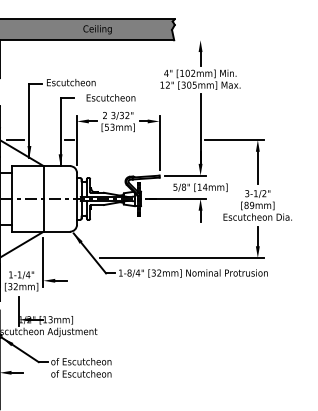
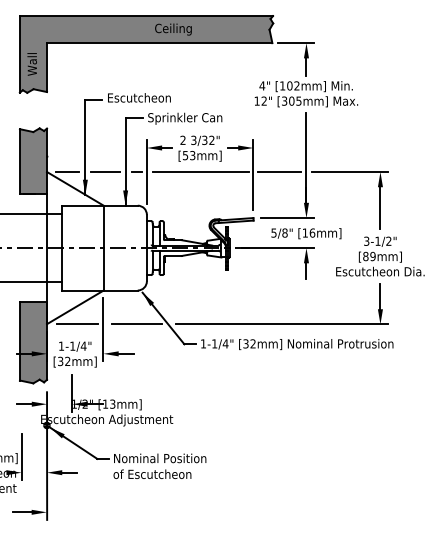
line: (192, 40) -> (296, 43), added
text: (103, 98) -> (181, 118), Escutcheon -> Sprinkler Can
line: (45, 140) -> (105, 172), added
line: (118, 140) -> (200, 172), added
line: (179, 140) -> (279, 172), added
text: (205, 186) -> (312, 232), [14mm] -> [16mm]
line: (23, 258) -> (77, 324), added
line: (69, 258) -> (136, 324), added
text: (129, 272) -> (214, 343), 1-8/4" -> 1-1/4"
text: (86, 361) -> (159, 458), of Escutcheon -> Nominal Position

